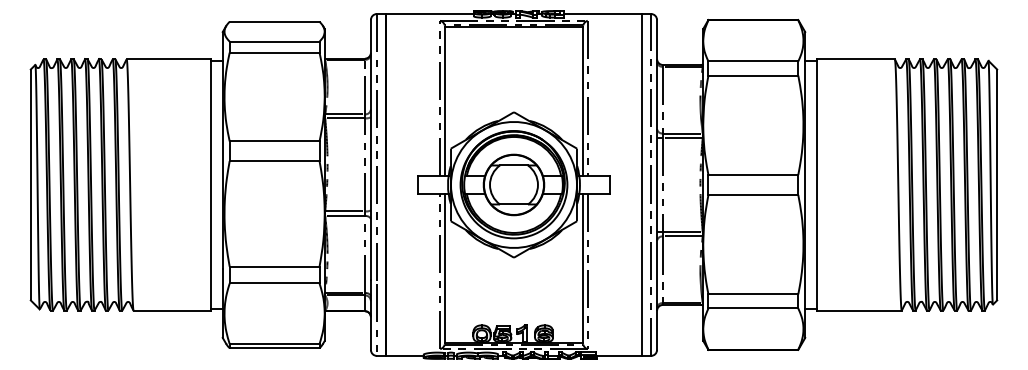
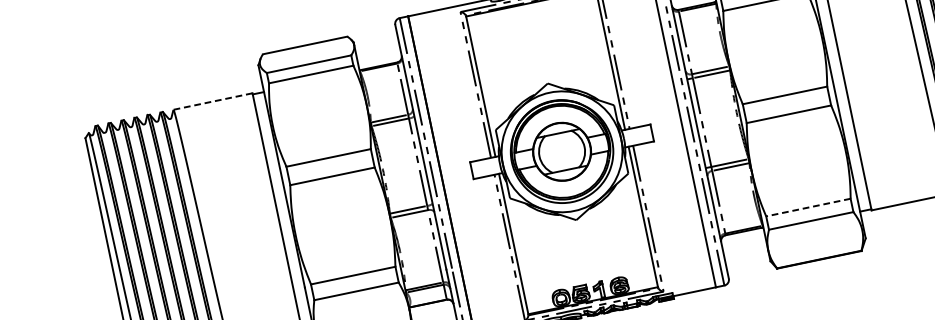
line: (168, 59) -> (212, 101), solid -> dashed
line: (753, 294) -> (808, 207), solid -> dashed

